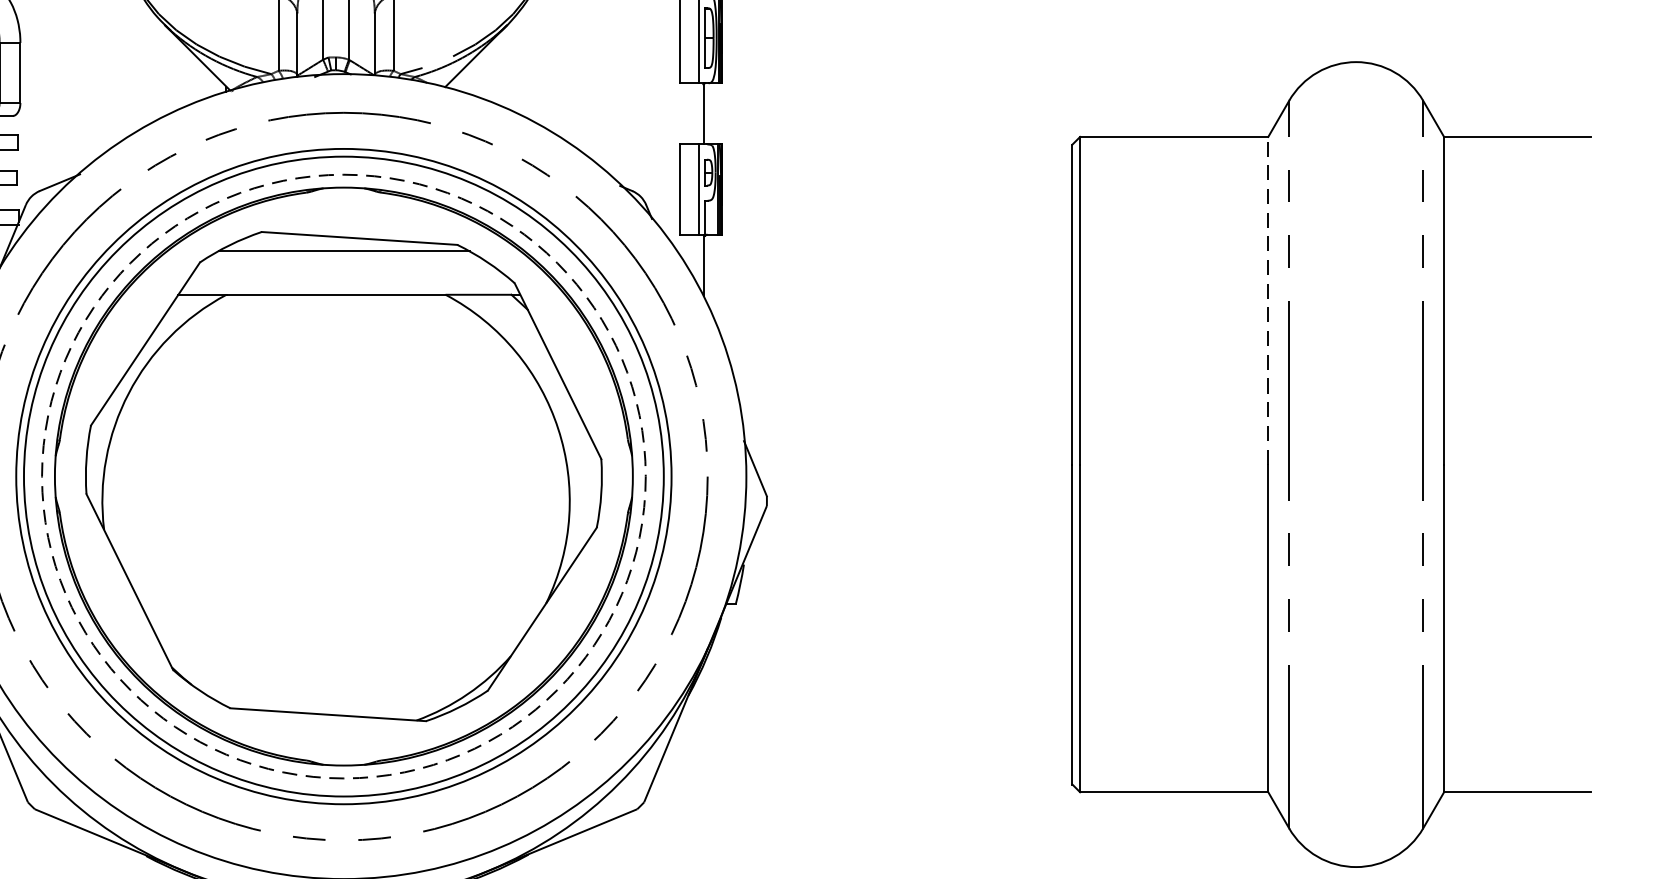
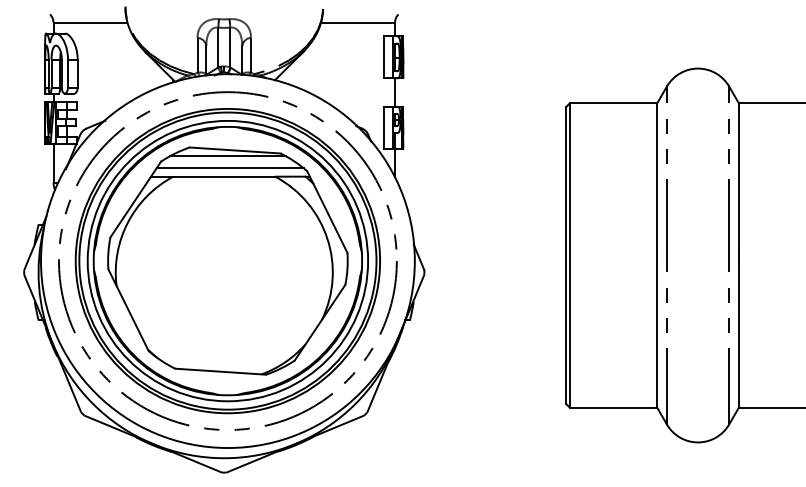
line: (347, 277) -> (229, 168), added
line: (1268, 298) -> (657, 178), dashed -> solid
circle: (342, 475) -> (227, 260), dashed -> solid

